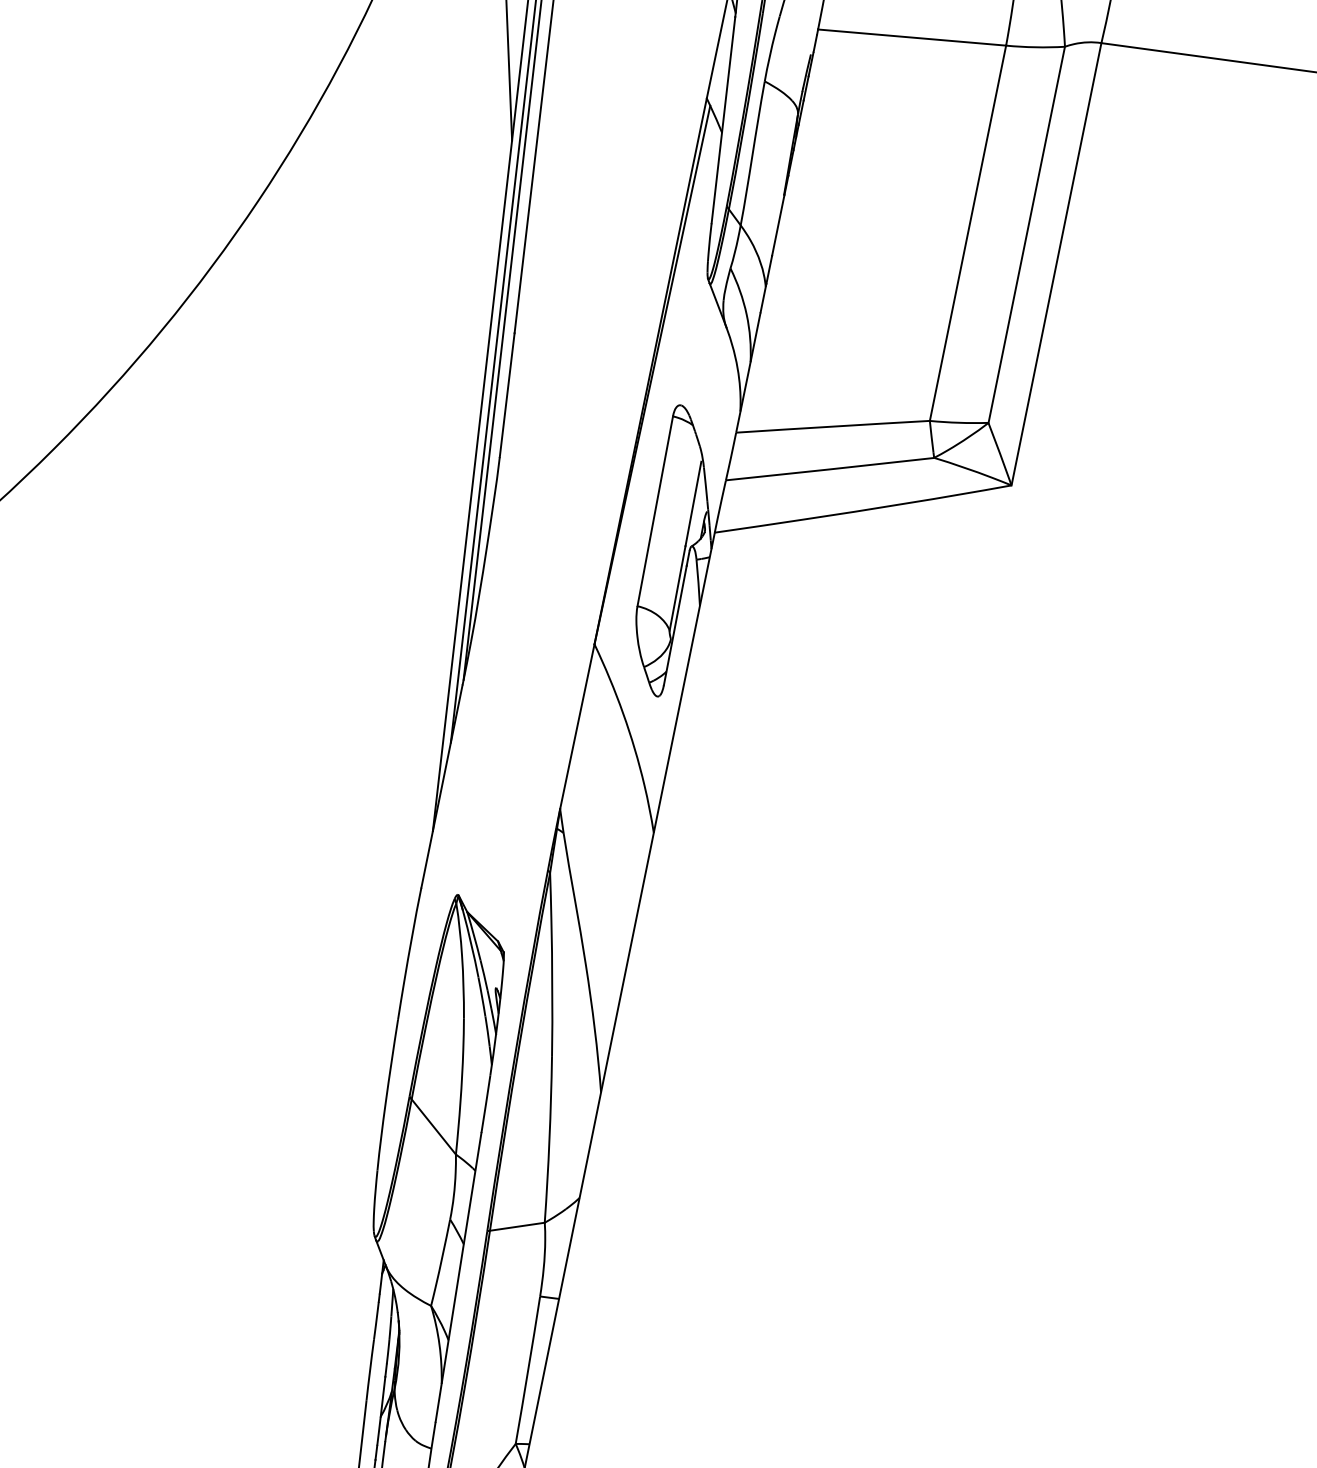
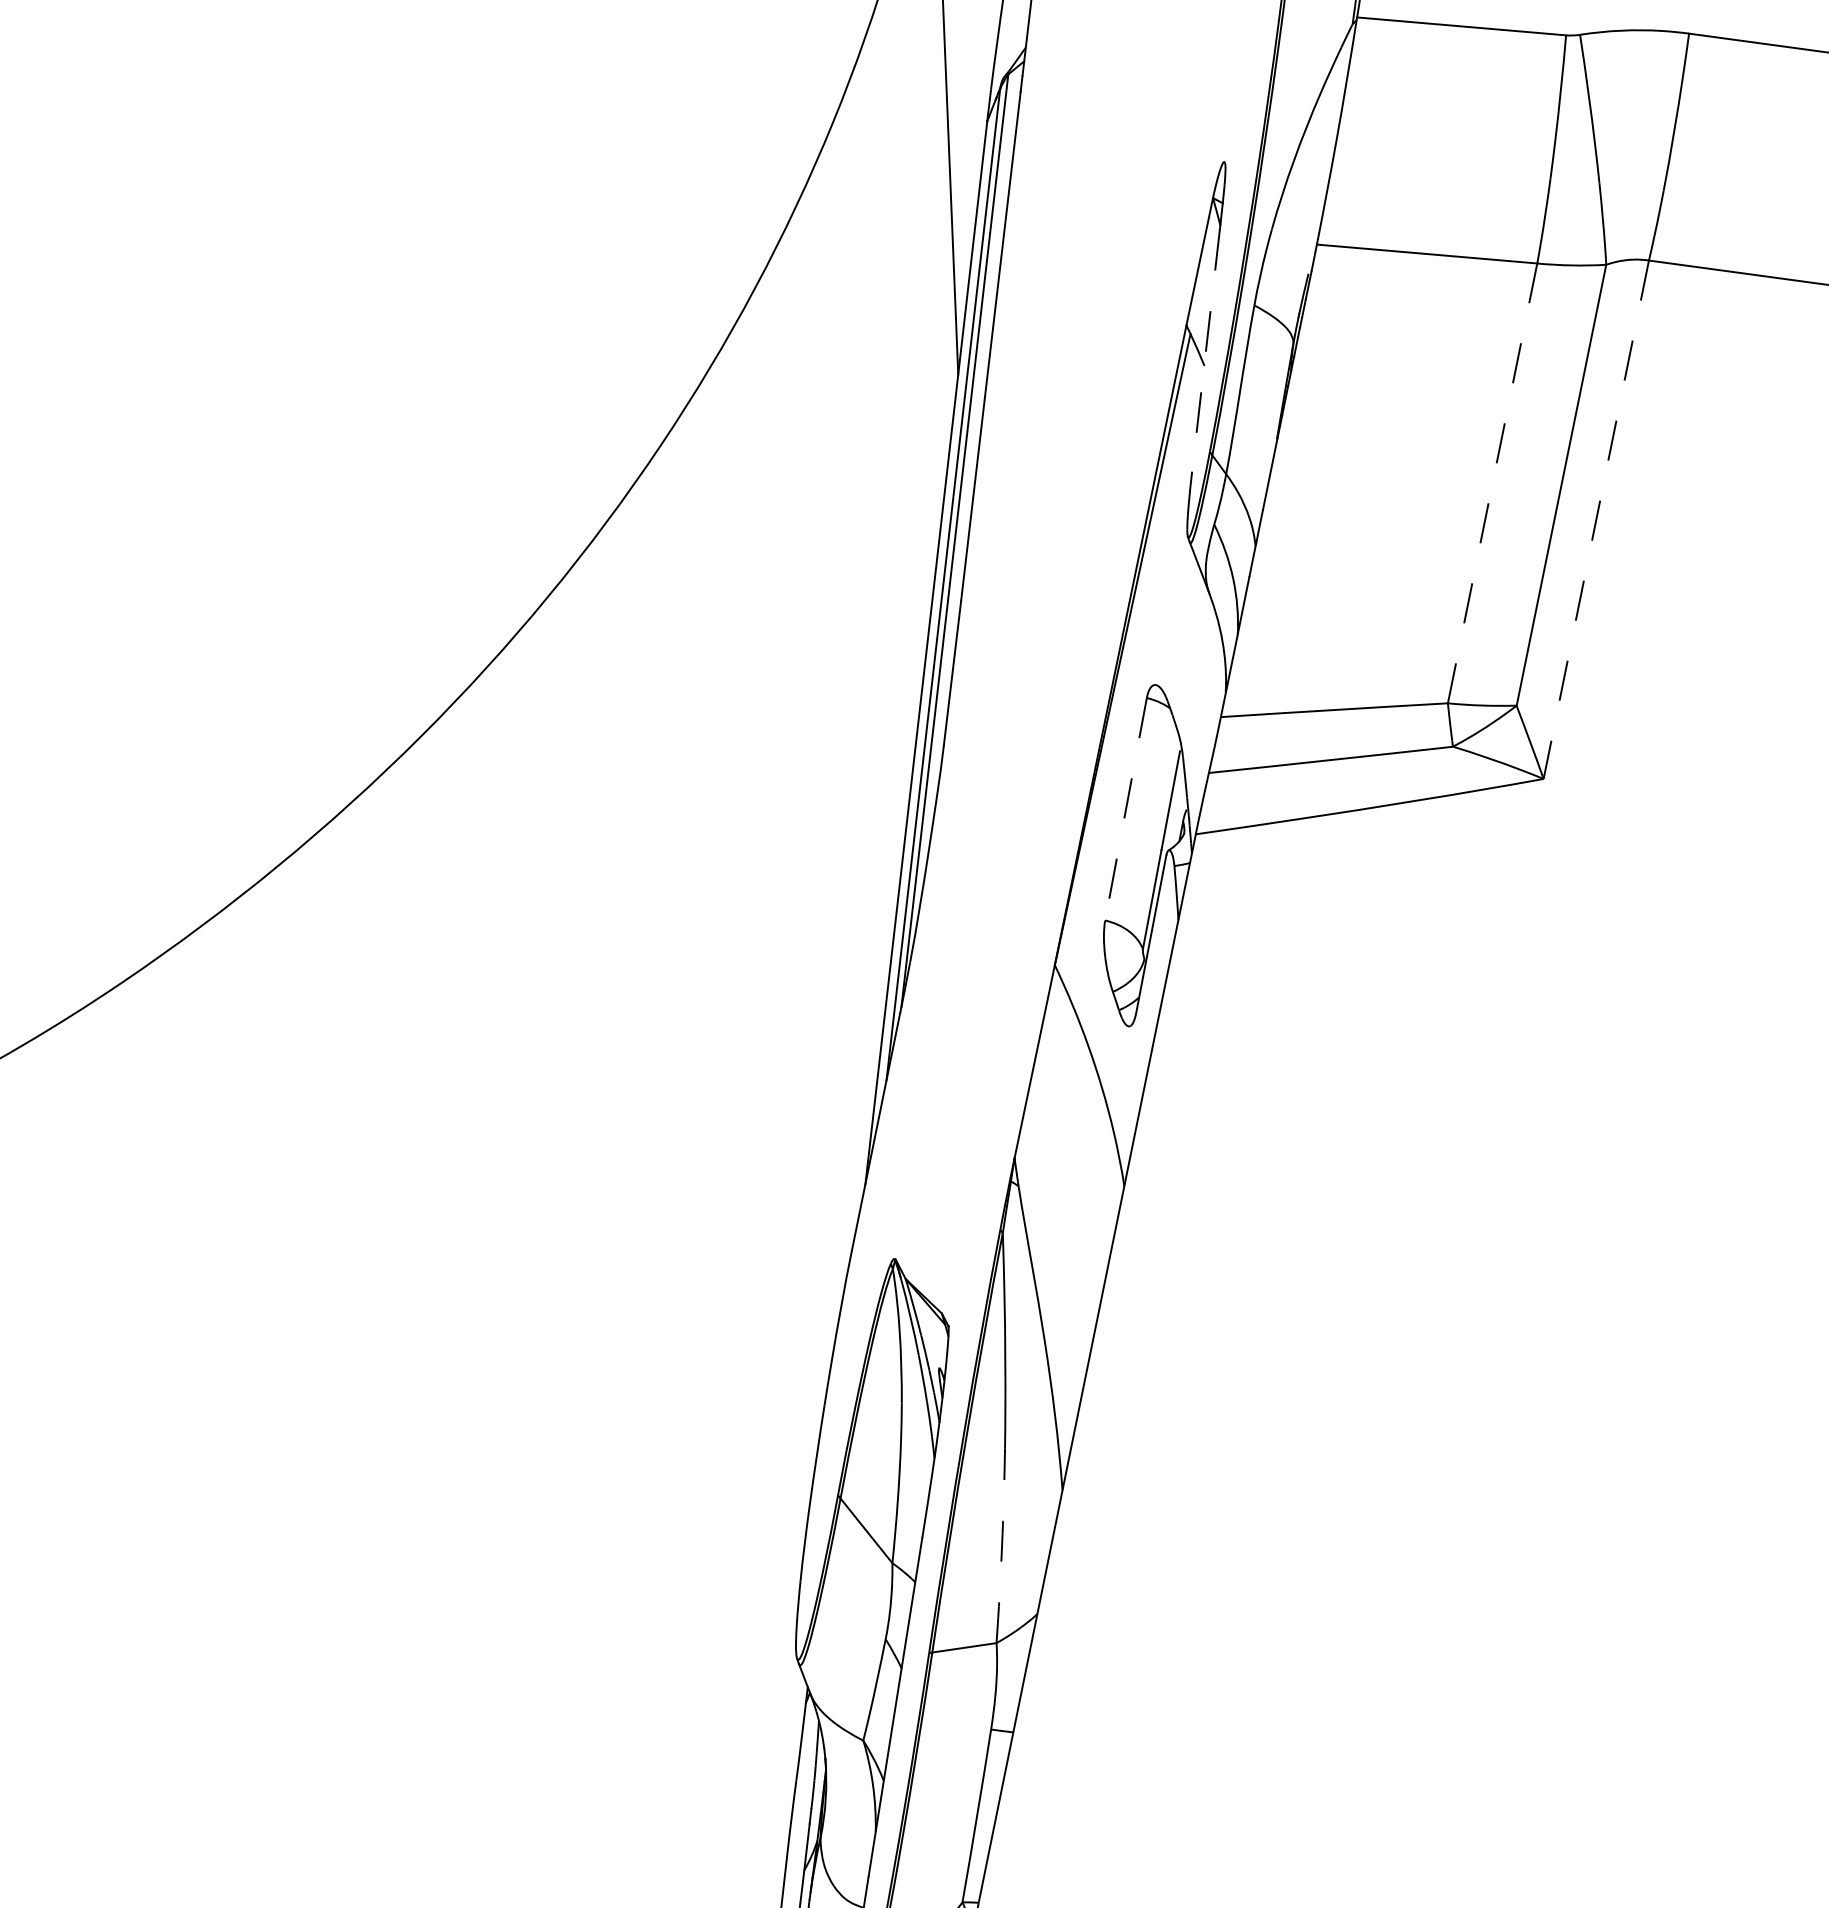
line: (723, 119) -> (1205, 350), solid -> dashed
line: (967, 232) -> (1492, 482), solid -> dashed
line: (1056, 264) -> (1596, 520), solid -> dashed
line: (654, 511) -> (1125, 809), solid -> dashed
arc: (549, 1139) -> (1002, 1545), solid -> dashed

